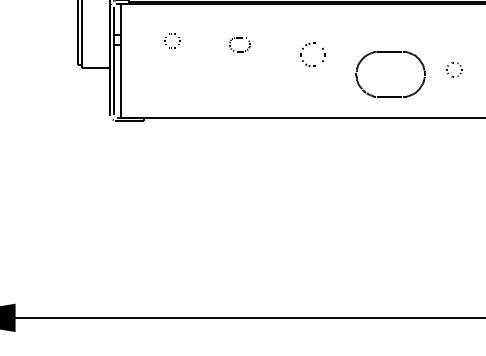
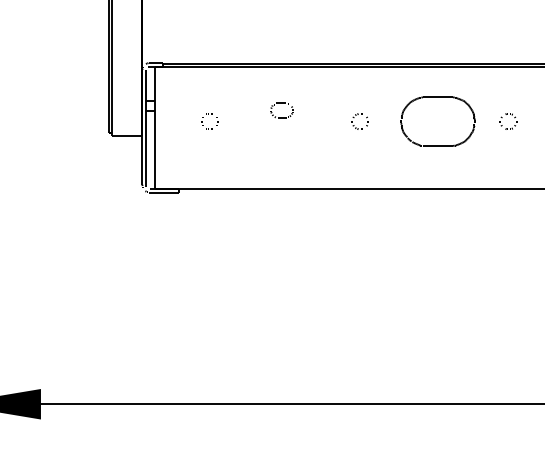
part: (165, 40) -> (202, 121), moved
part: (390, 51) -> (437, 97), moved
part: (312, 54) -> (359, 121), size x0.62
part: (457, 64) -> (511, 115), moved

